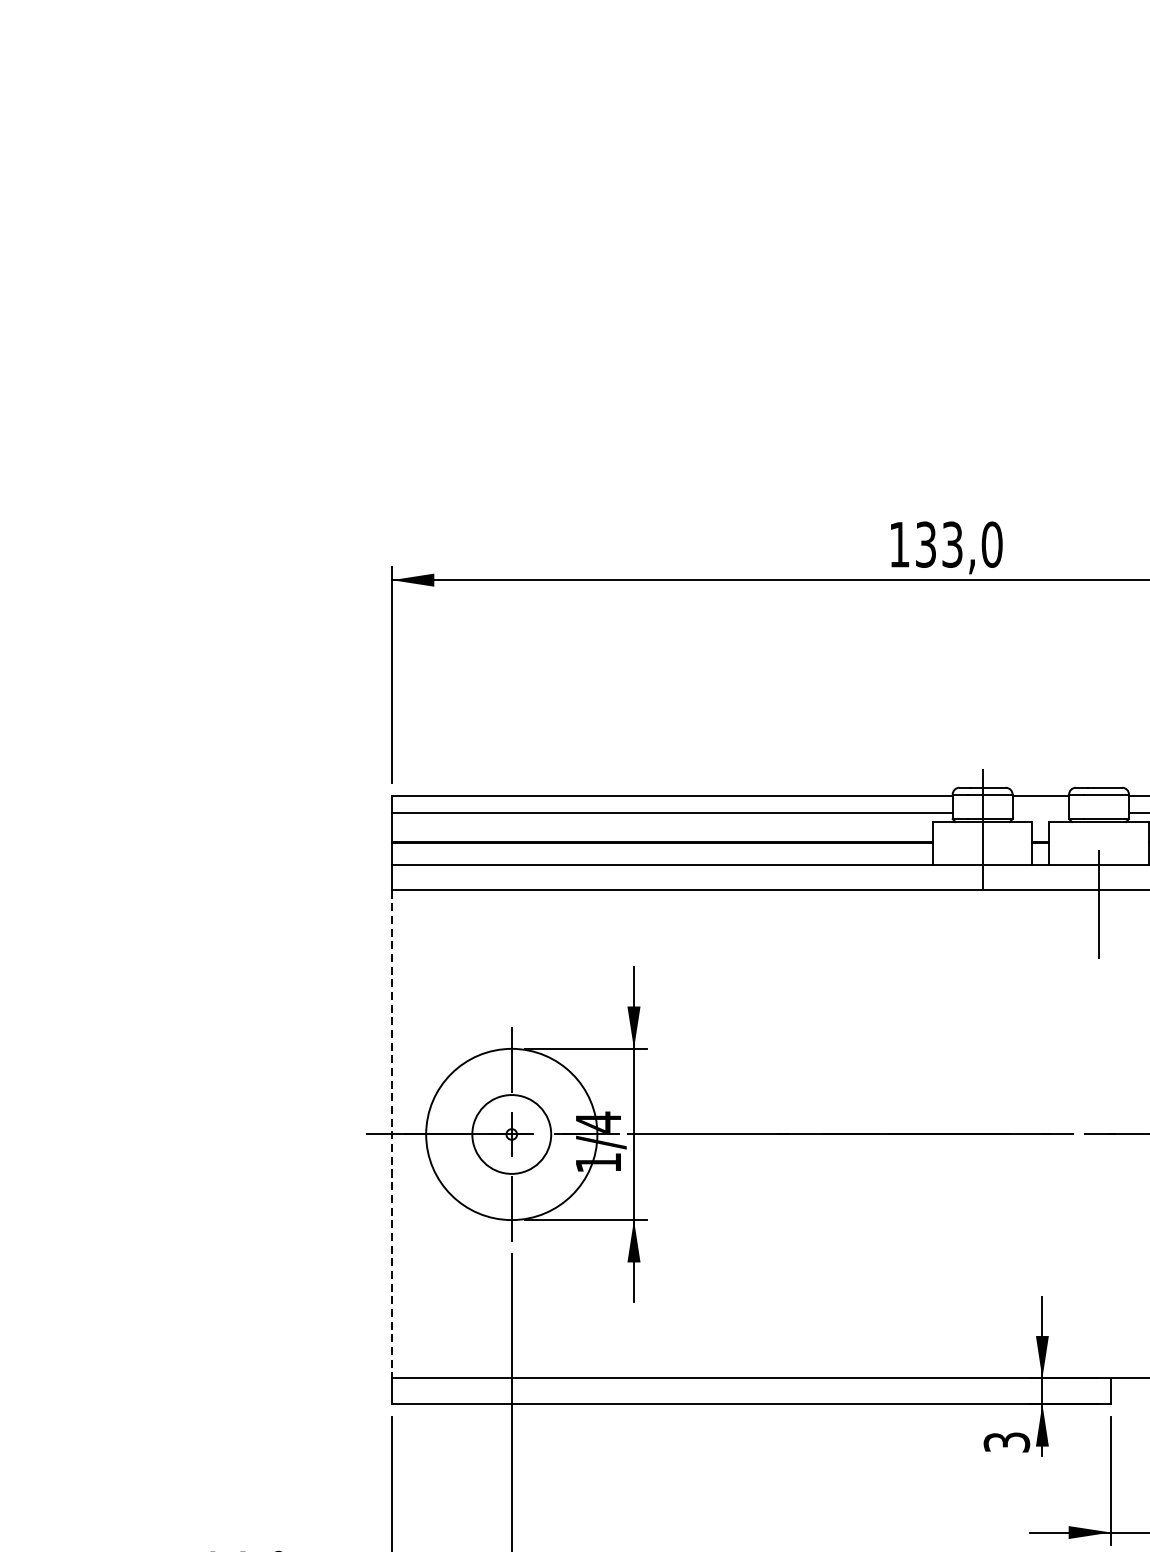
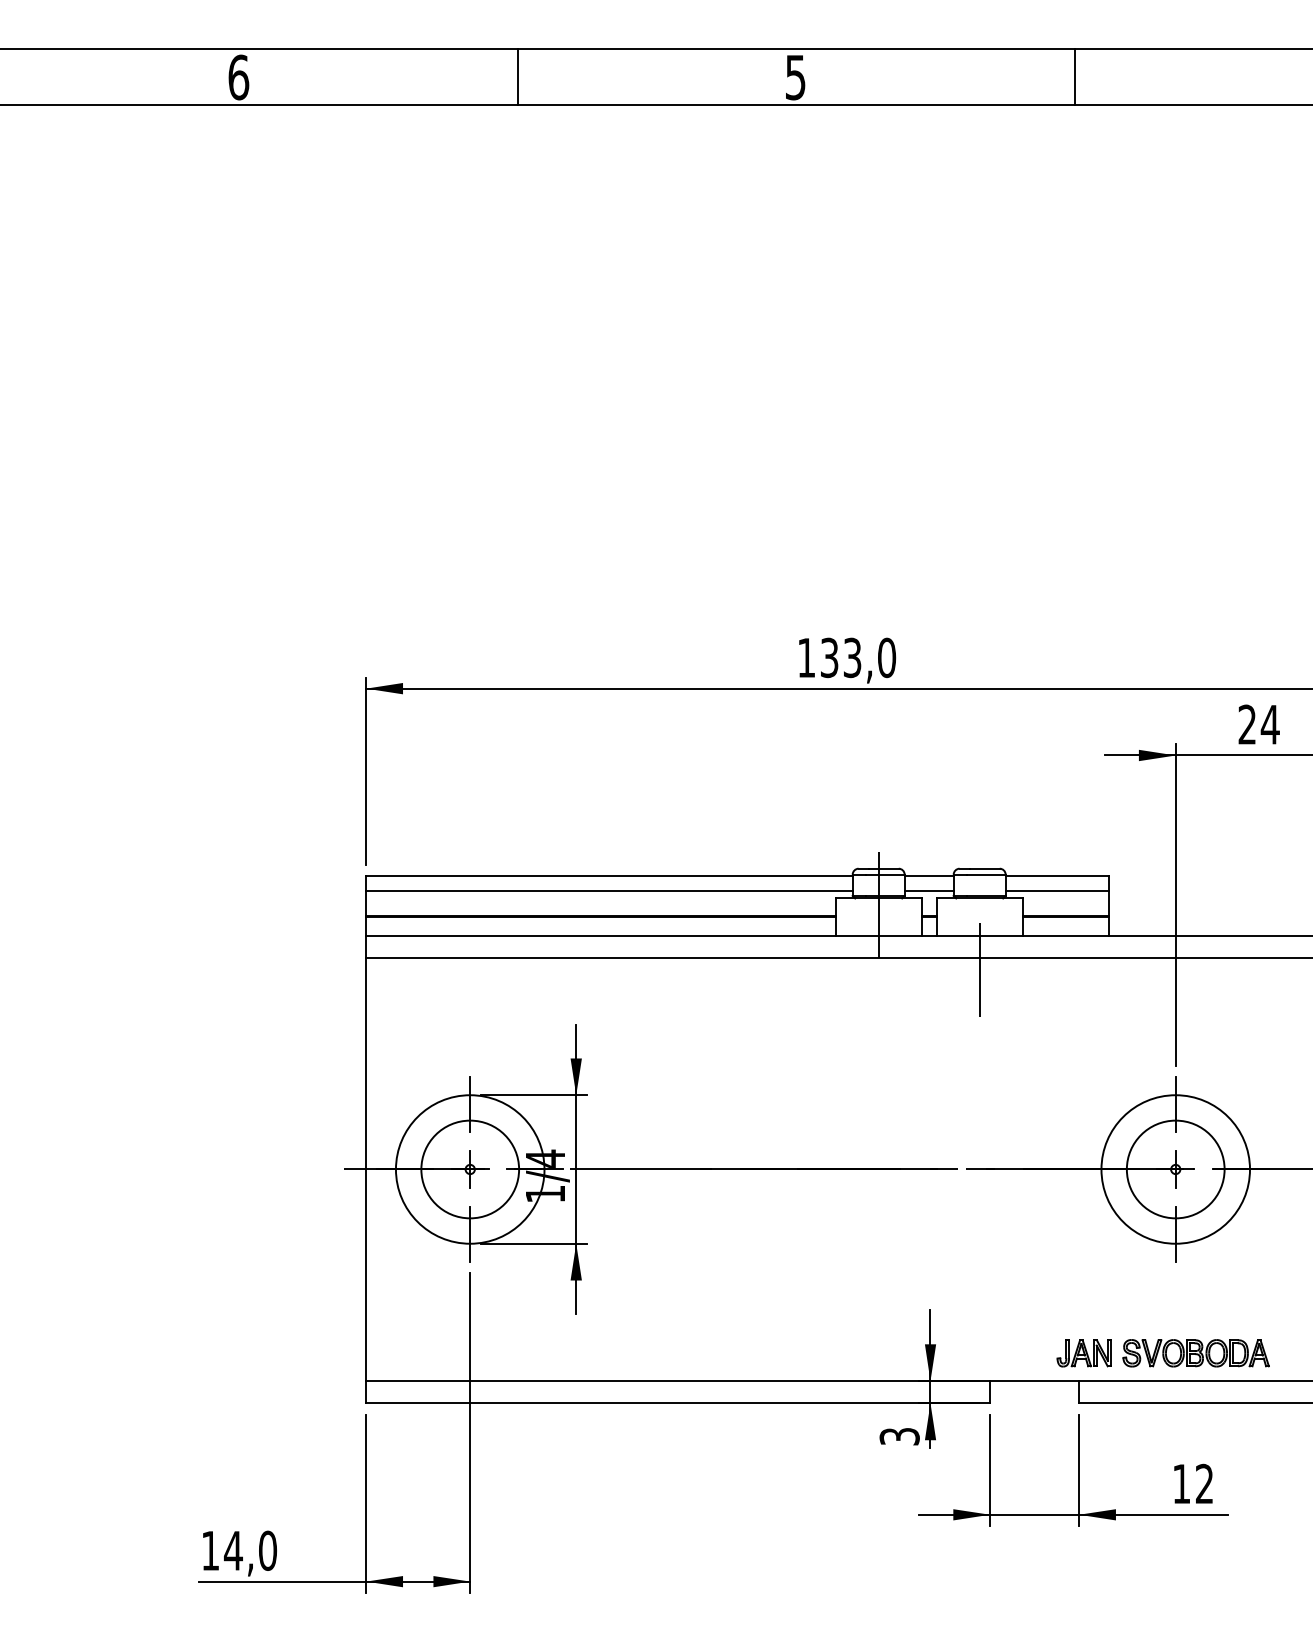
line: (1040, 814) -> (928, 891), added
line: (392, 1134) -> (366, 1169), dashed -> solid
circle: (512, 1134) -> (470, 1169), size x1.43

